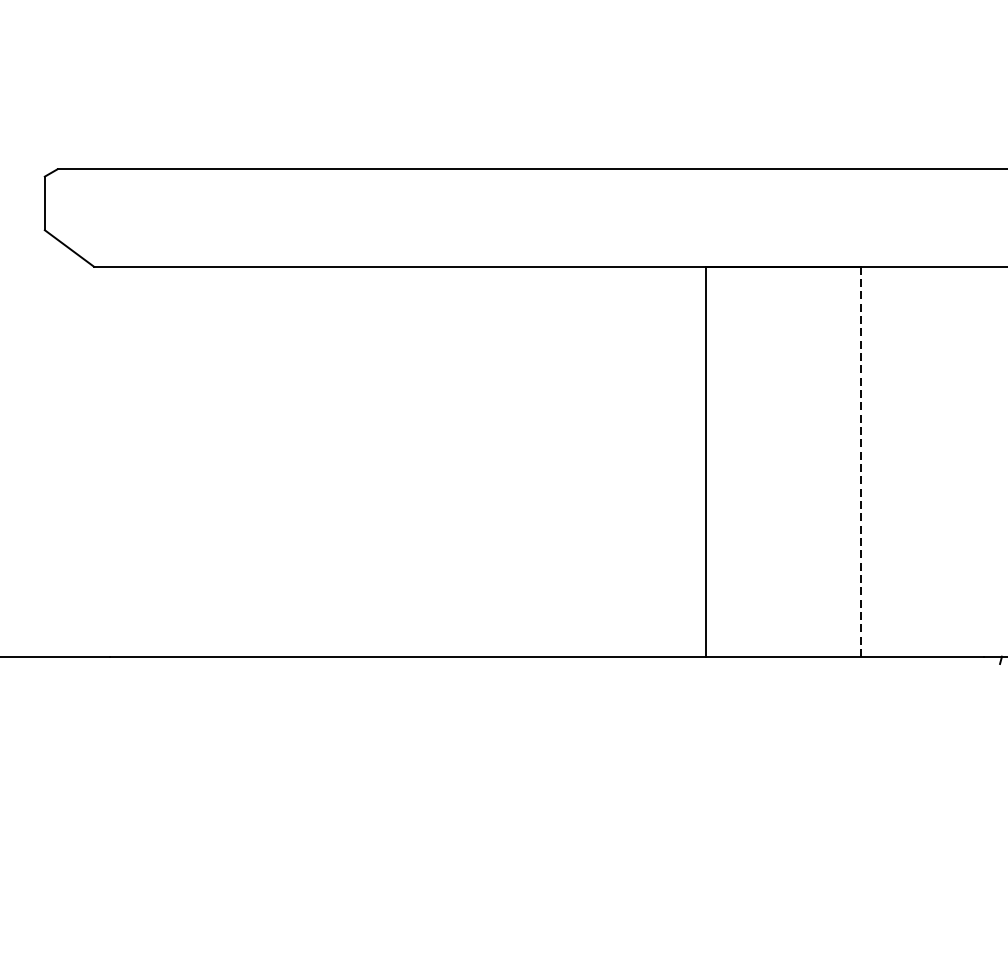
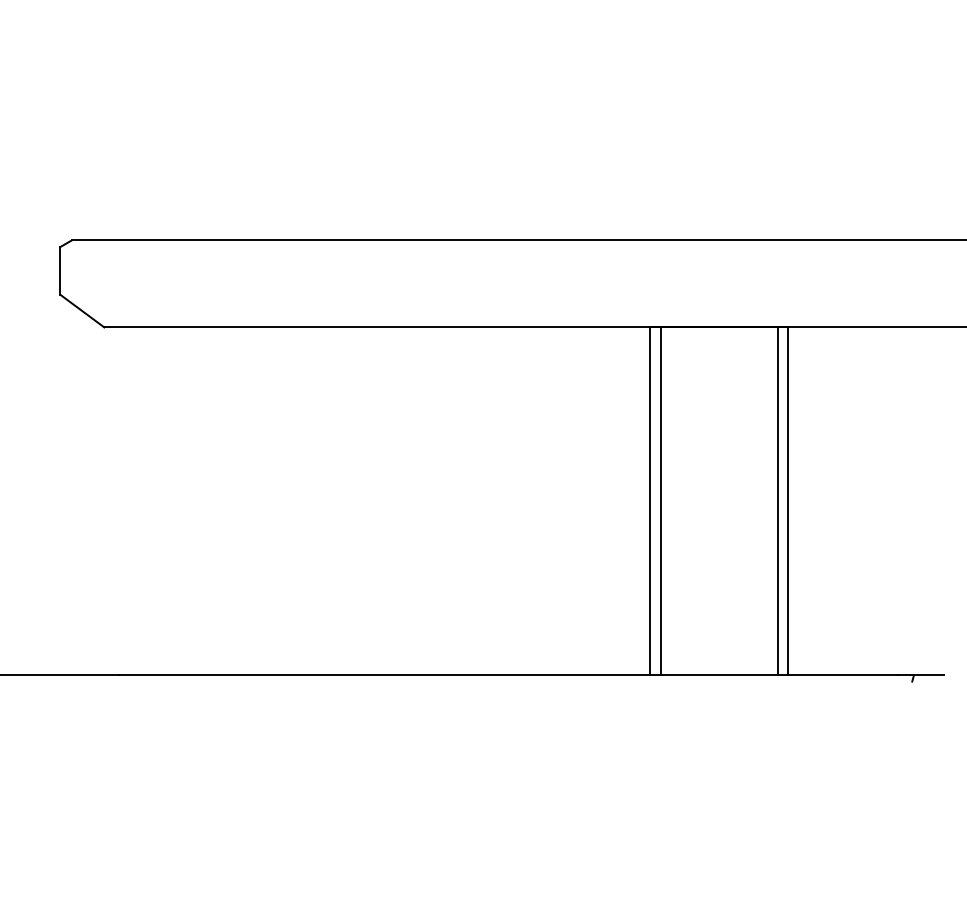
line: (718, 461) -> (661, 501), added
line: (848, 461) -> (777, 501), added
line: (861, 461) -> (788, 501), dashed -> solid

